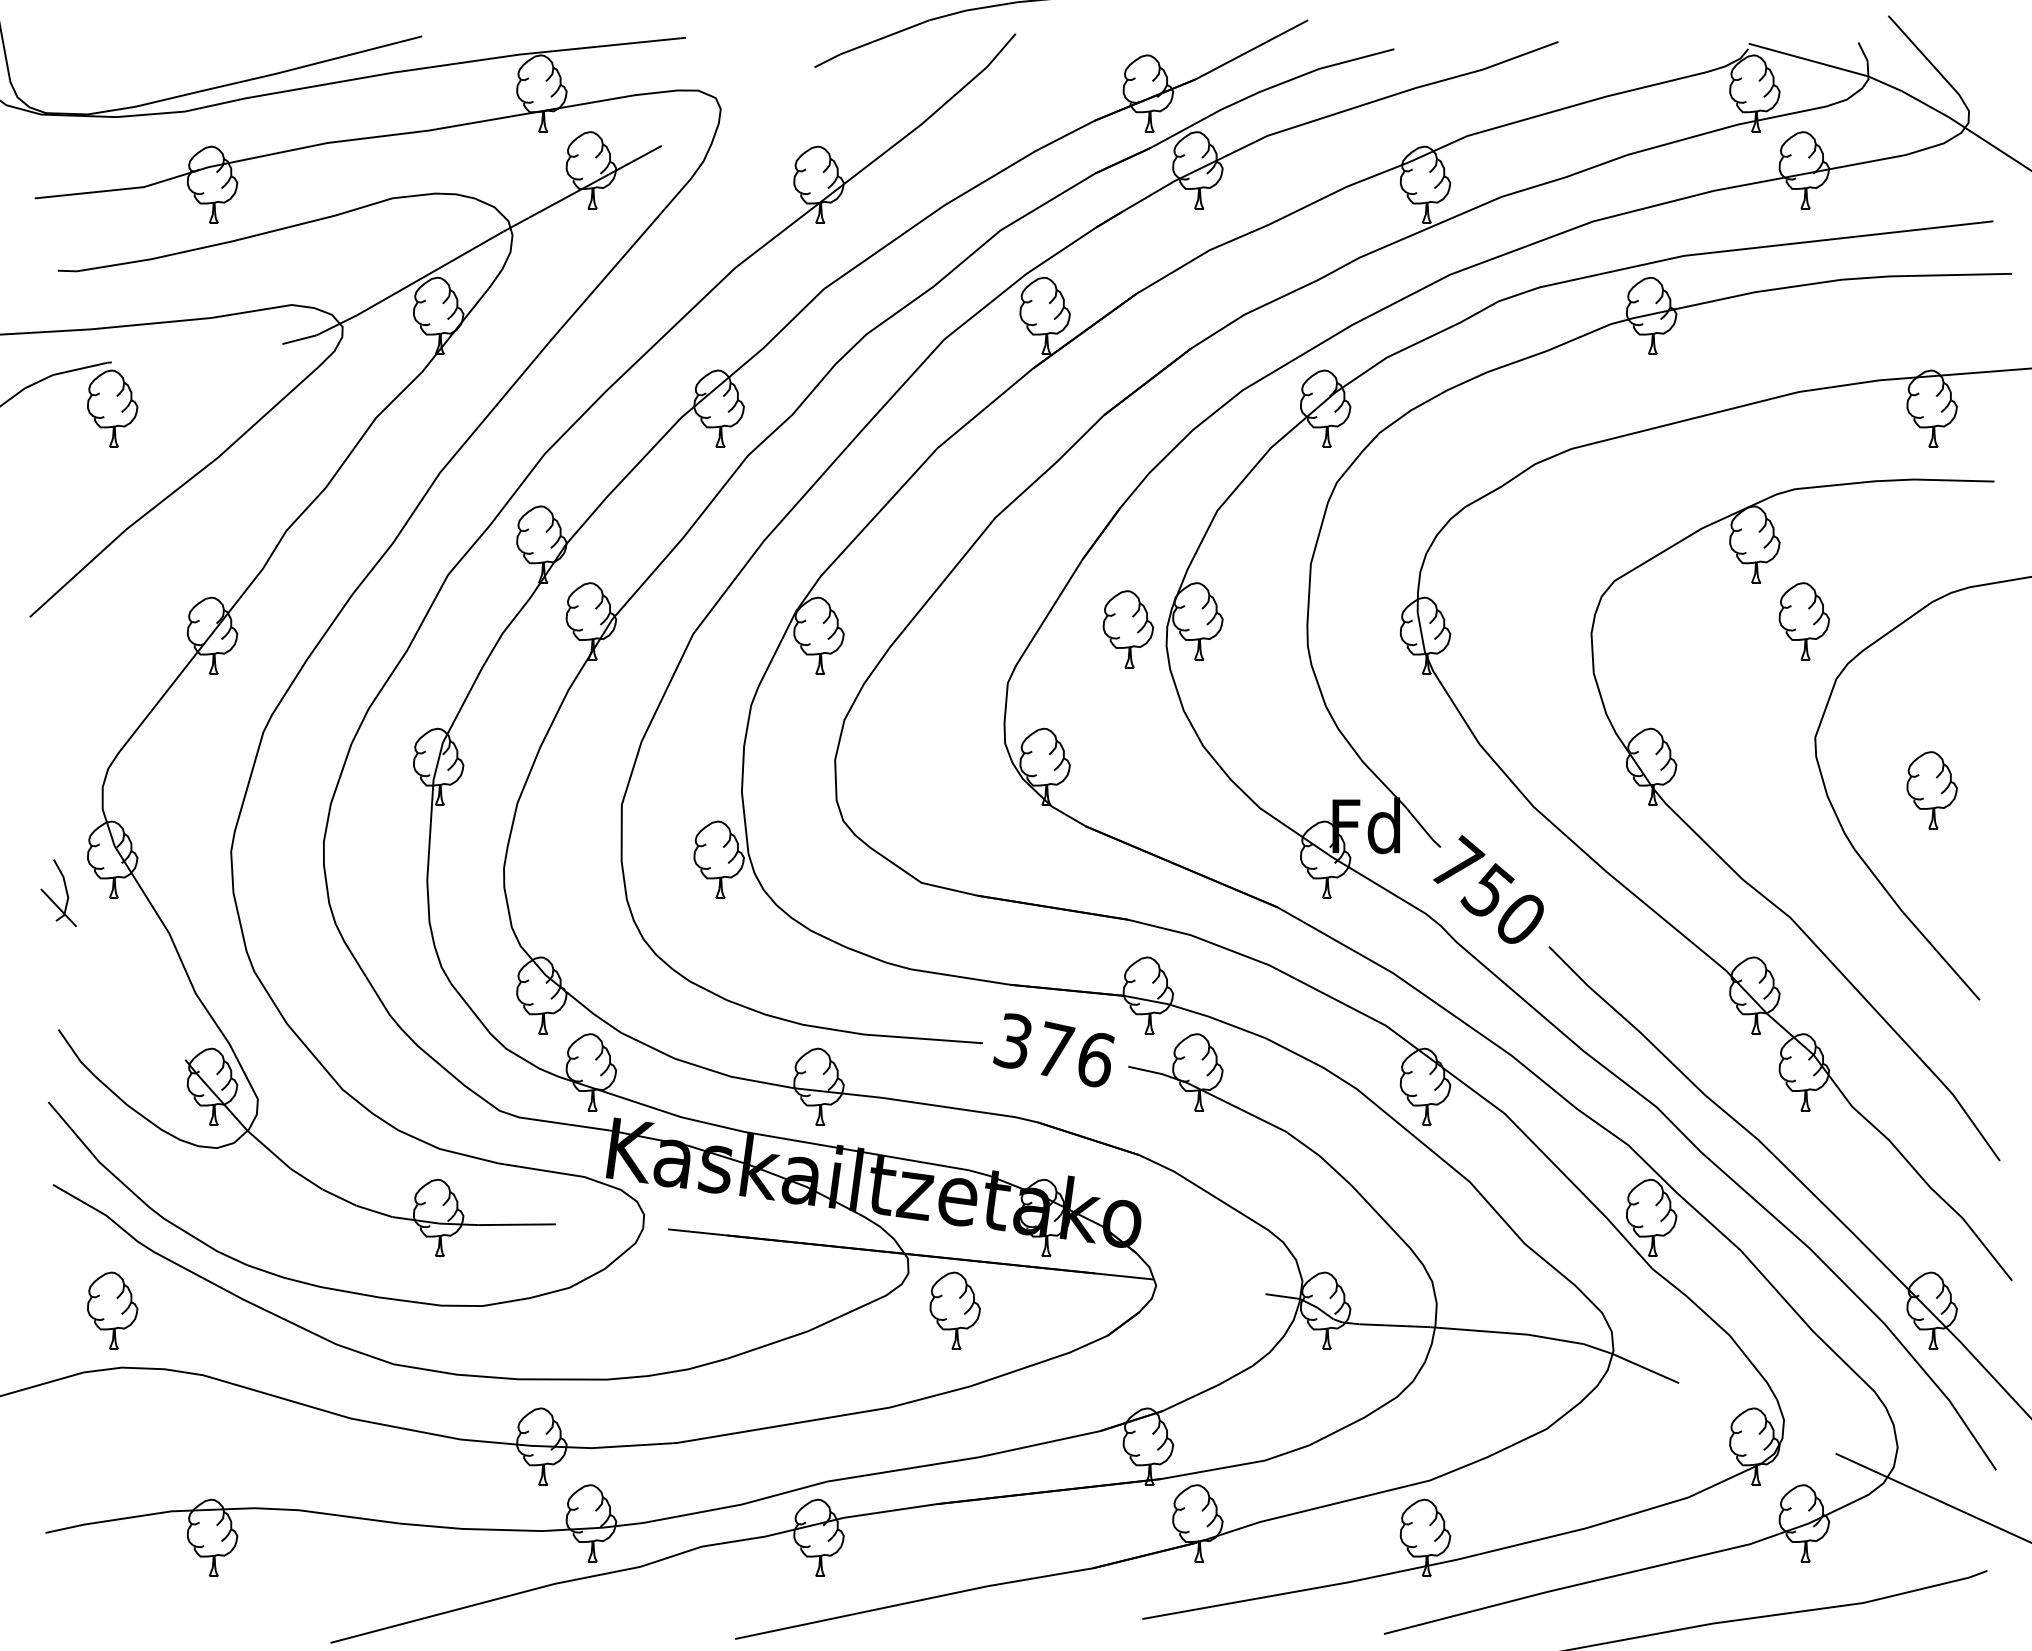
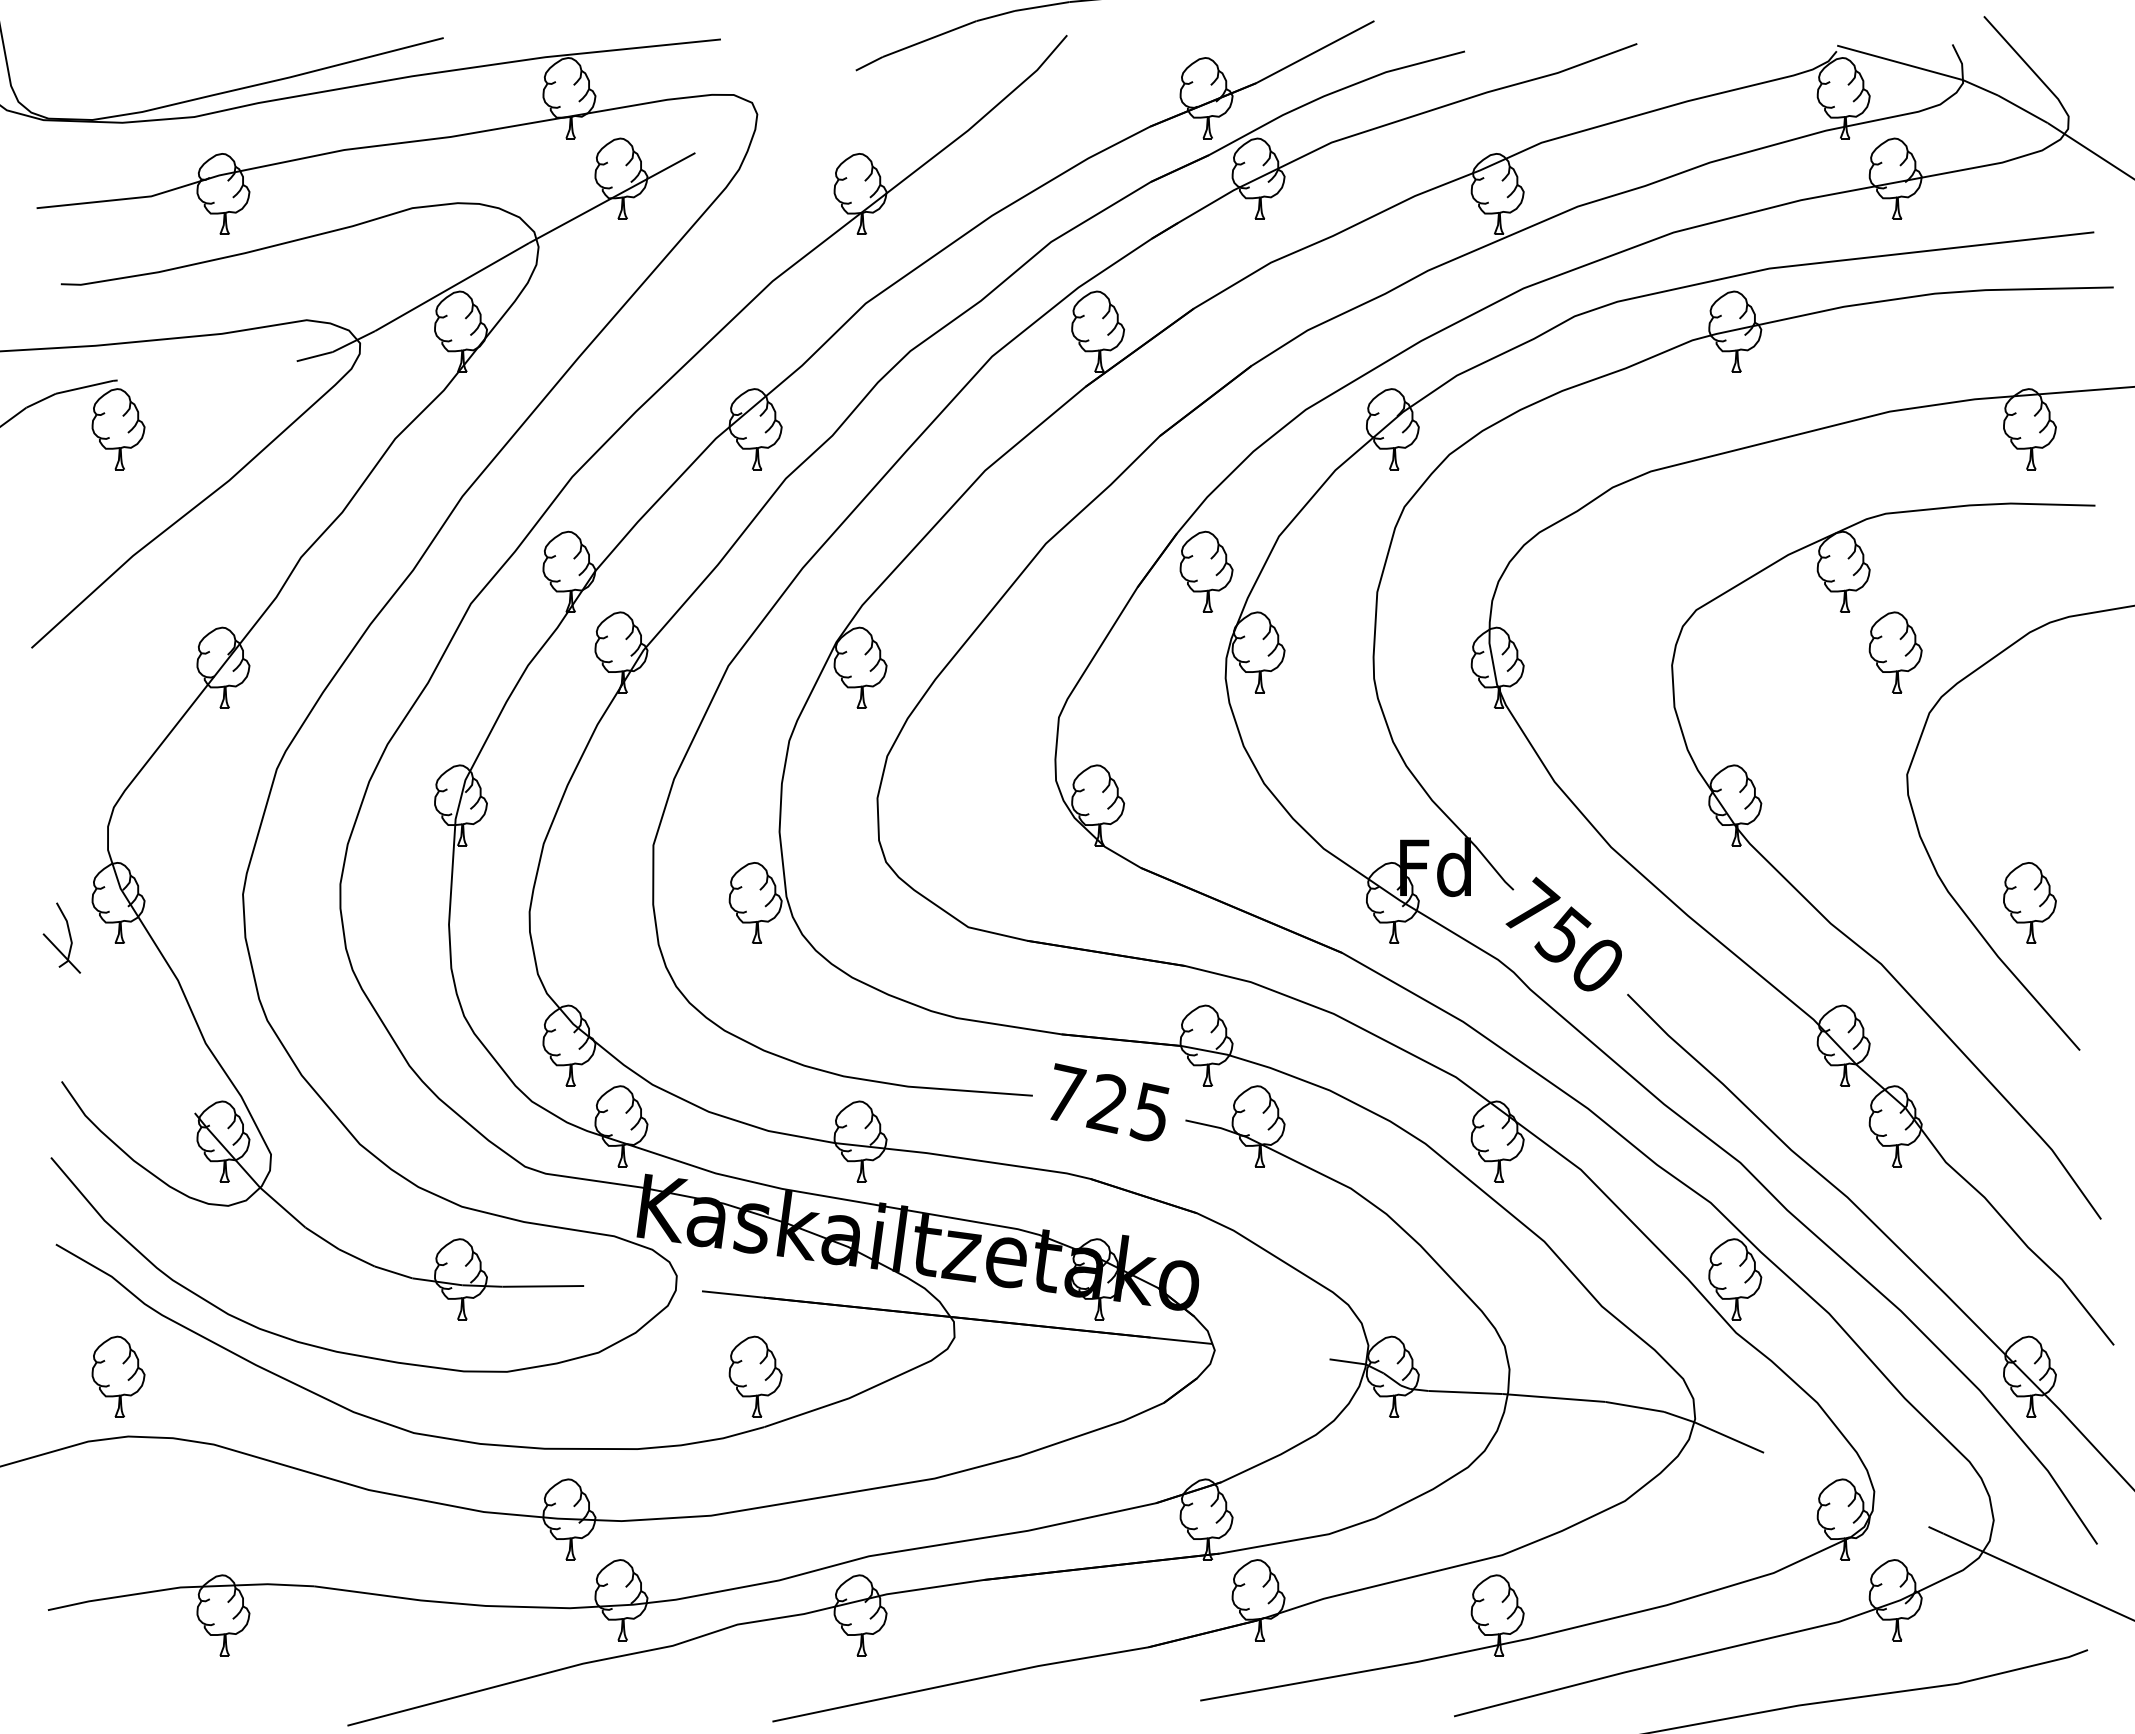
part: (1128, 628) -> (1206, 571), moved
part: (1931, 789) -> (2029, 902), moved
text: (1054, 1049) -> (1107, 1102), 376 -> 725
part: (955, 1310) -> (755, 1376), moved

